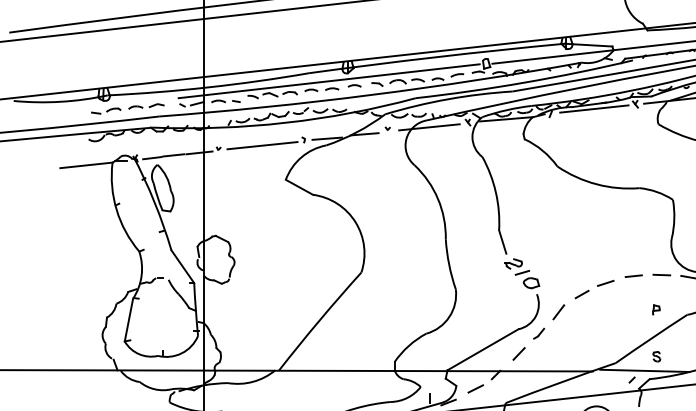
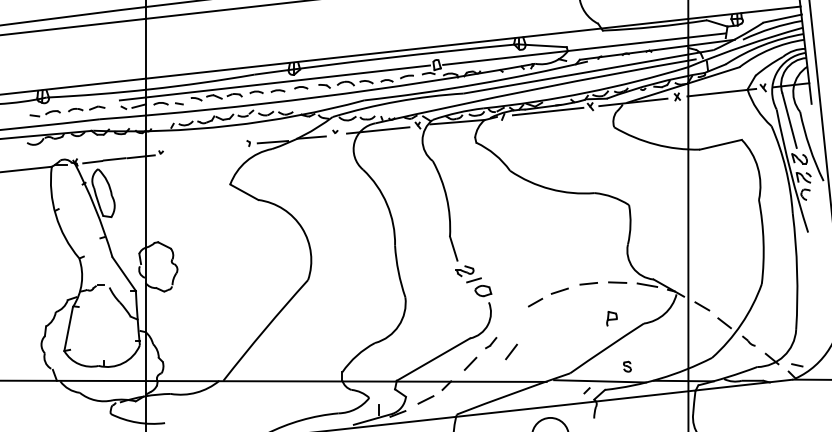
line: (262, 145) -> (206, 149), removed
part: (655, 309) -> (611, 318), size x1.4
line: (558, 311) -> (511, 351), moved
part: (656, 356) -> (627, 366), moved

